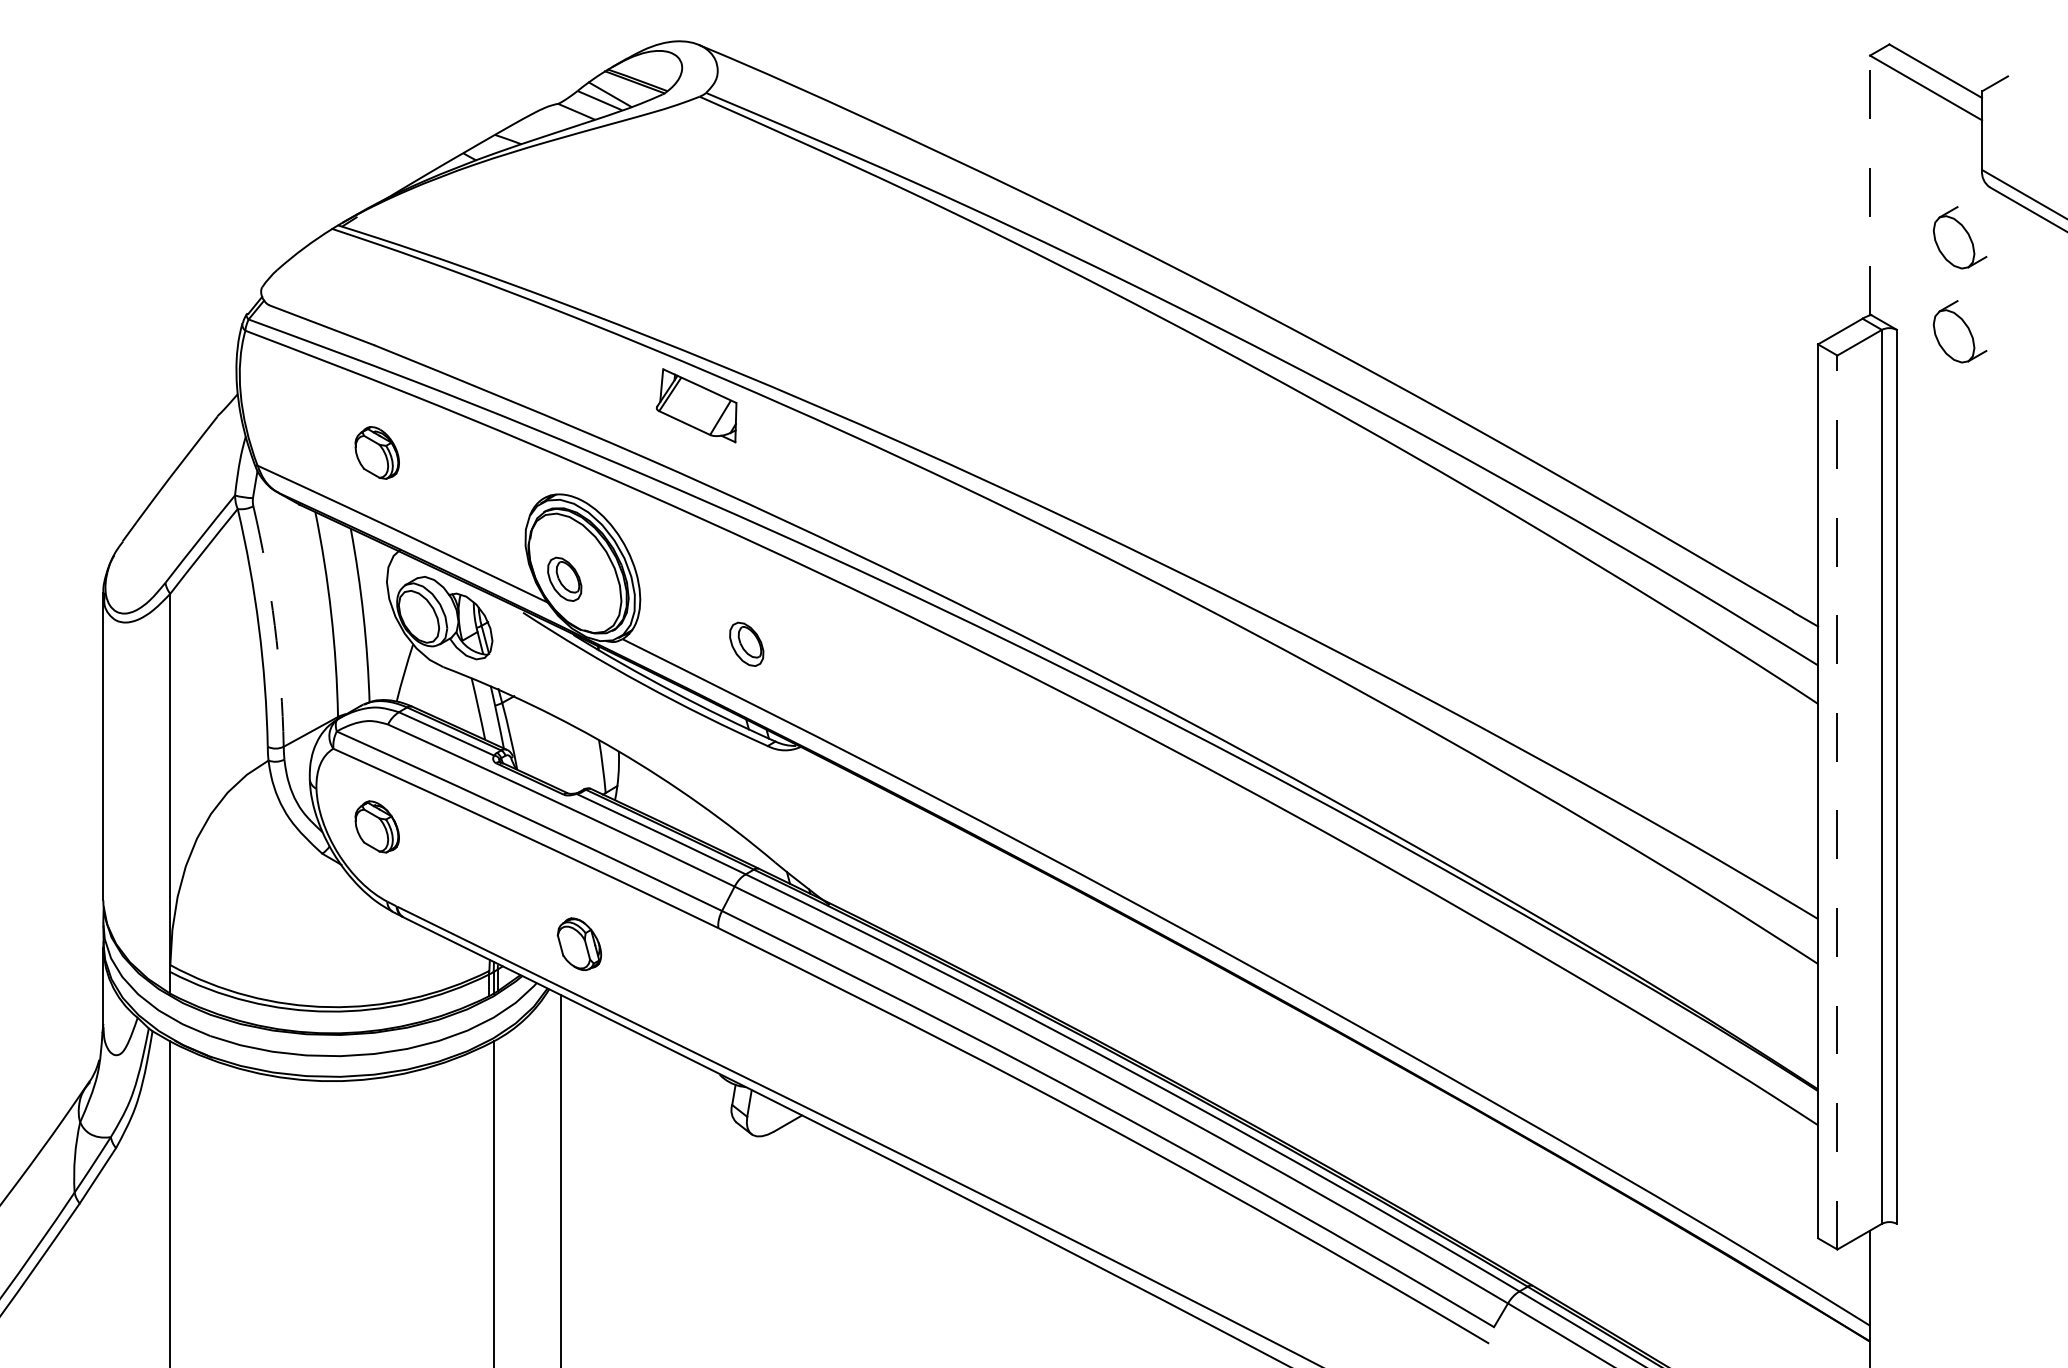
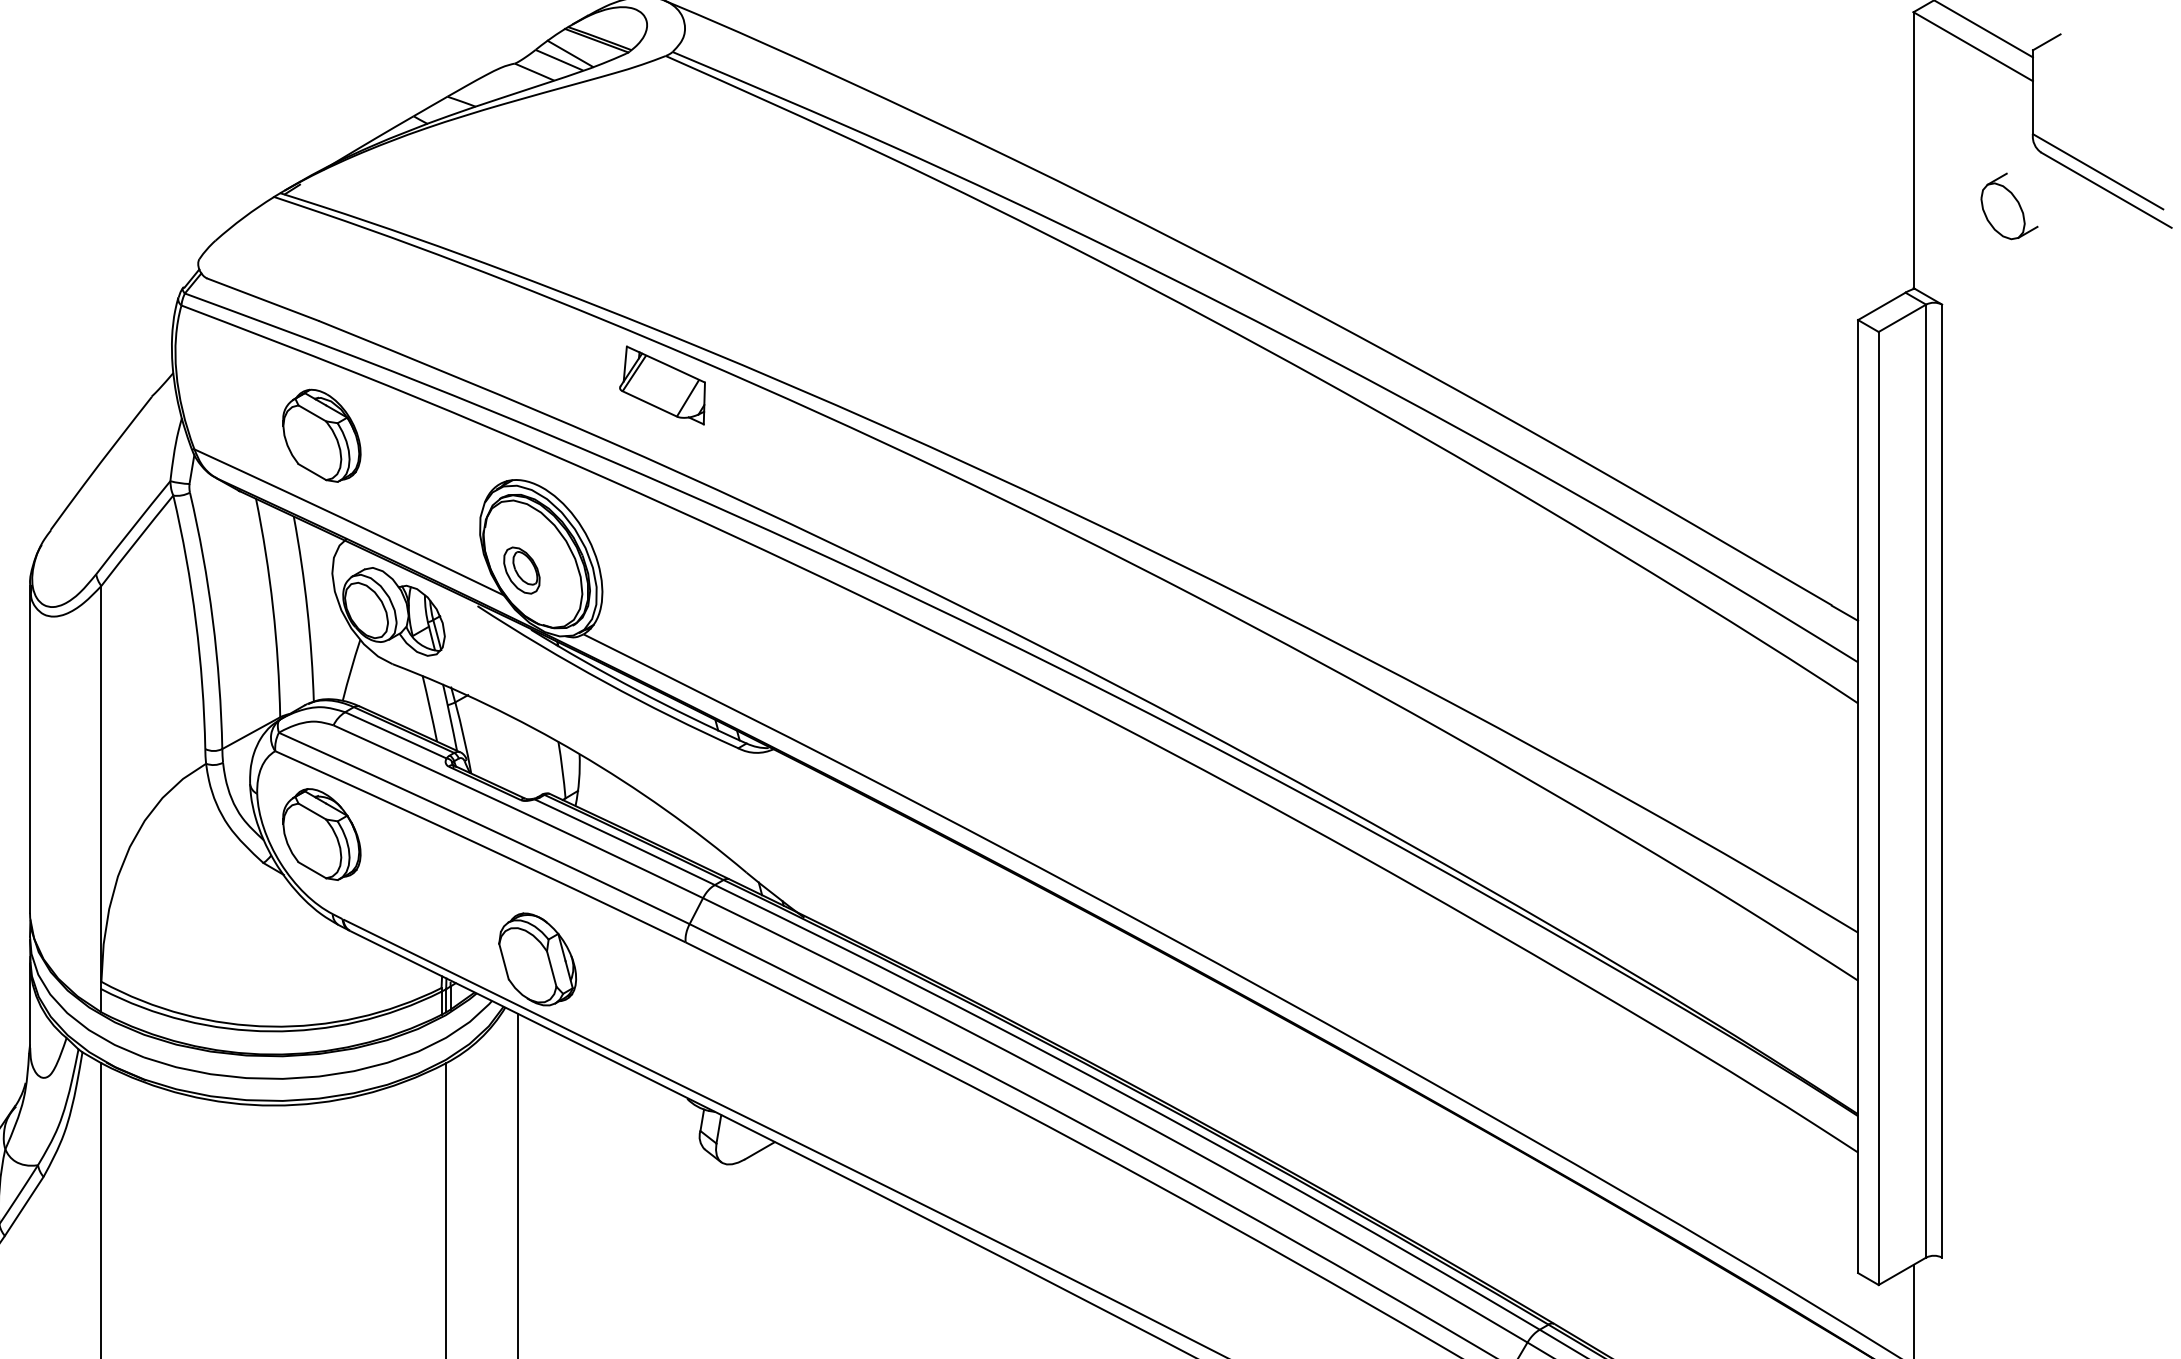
line: (1870, 184) -> (1913, 149), dashed -> solid
part: (1959, 331) -> (2008, 306), removed
part: (377, 452) -> (322, 435), size x1.67
arc: (274, 625) -> (212, 619), dashed -> solid
part: (746, 643) -> (715, 638), removed
line: (1837, 802) -> (1878, 808), dashed -> solid
part: (377, 826) -> (322, 834), size x1.67
part: (579, 944) -> (537, 959), size x1.67

